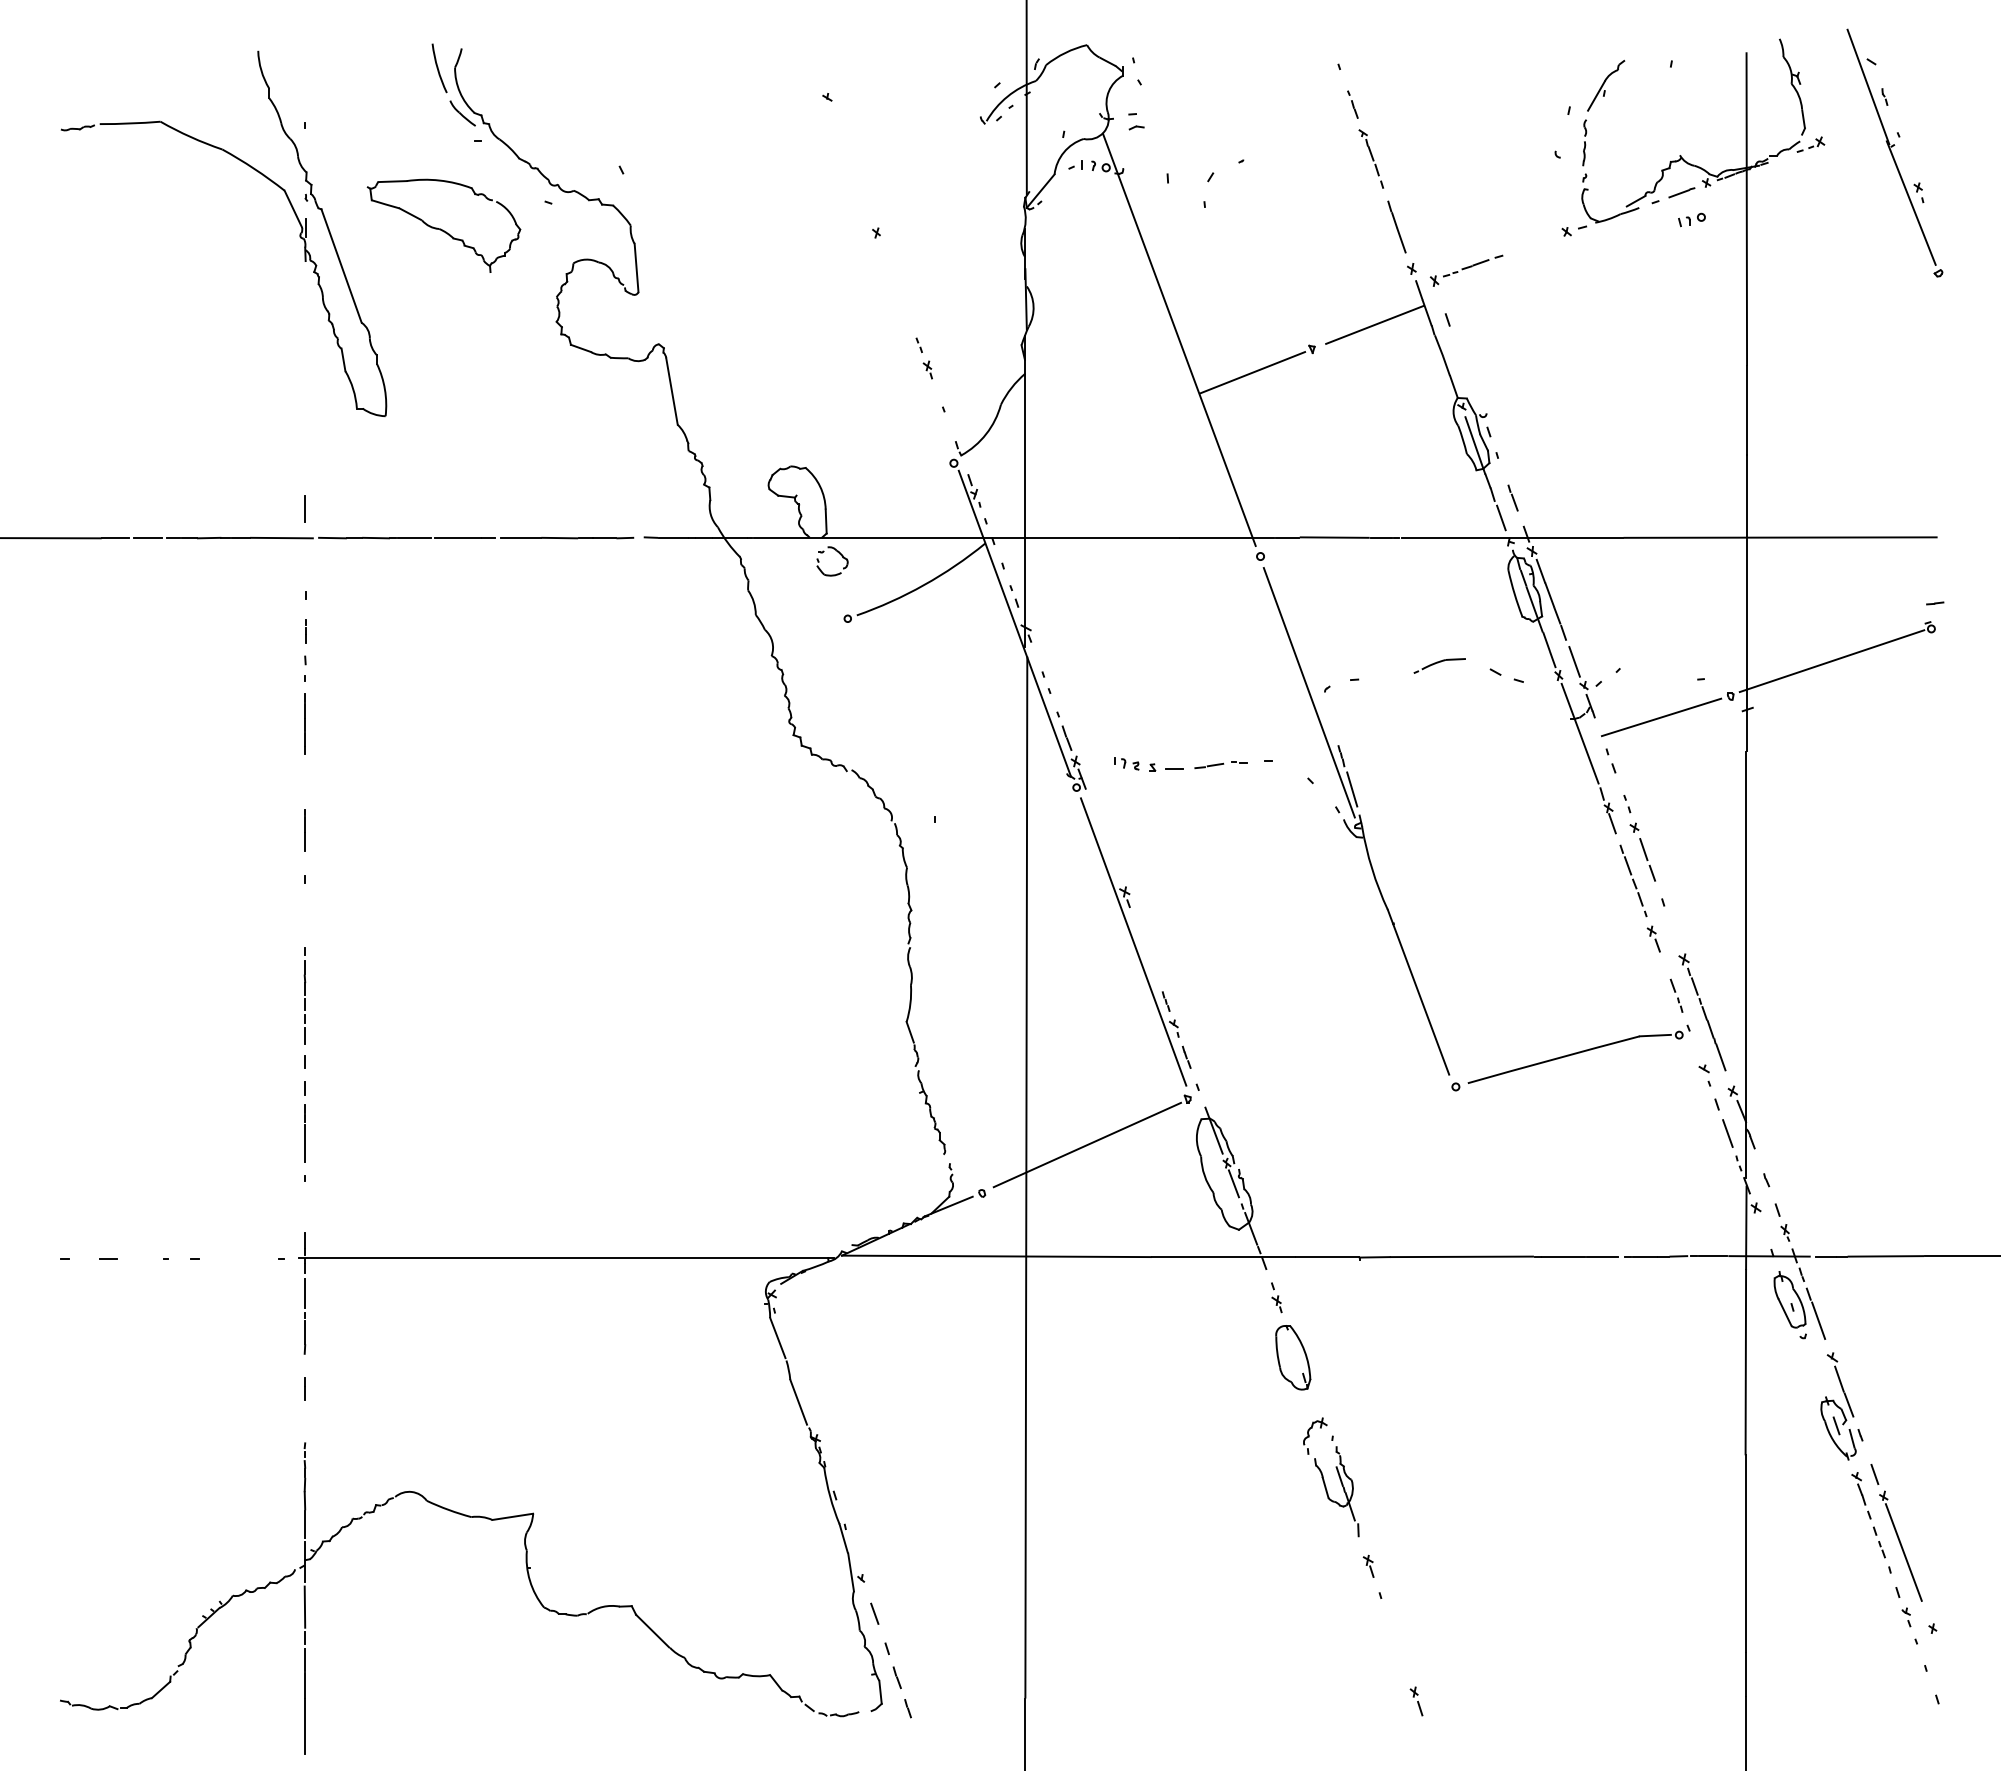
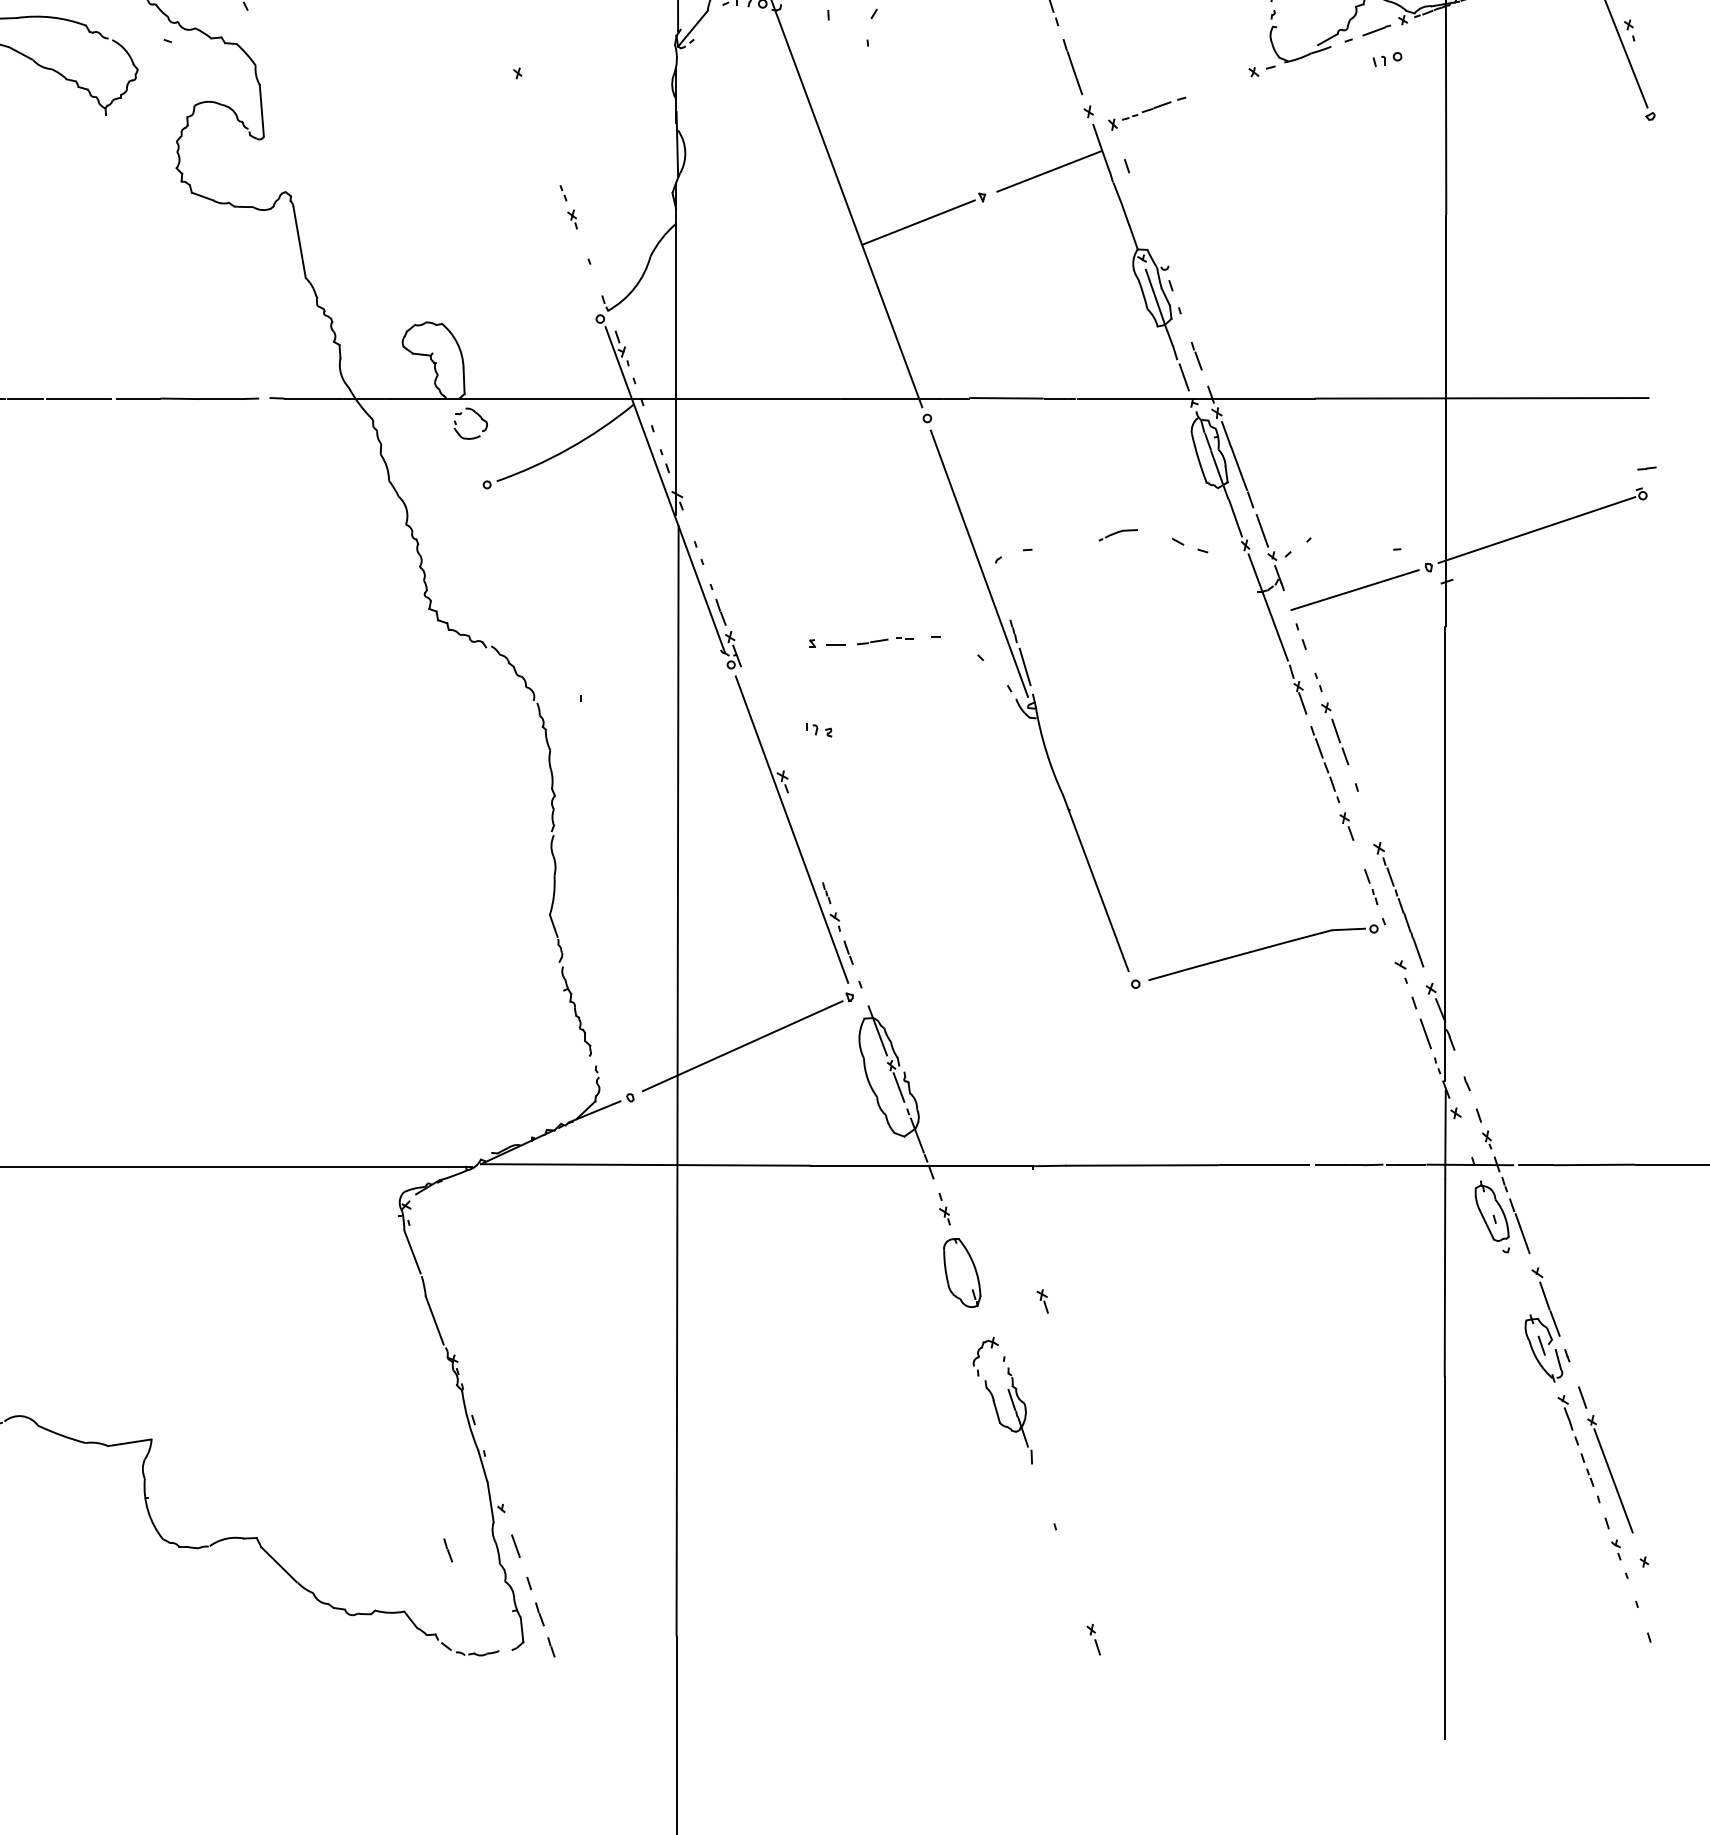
part: (1439, 665) -> (1118, 534), size x0.7
part: (1126, 763) -> (818, 729), moved
part: (1368, 1565) -> (1042, 1300), moved
line: (810, 1617) -> (447, 1550), added

